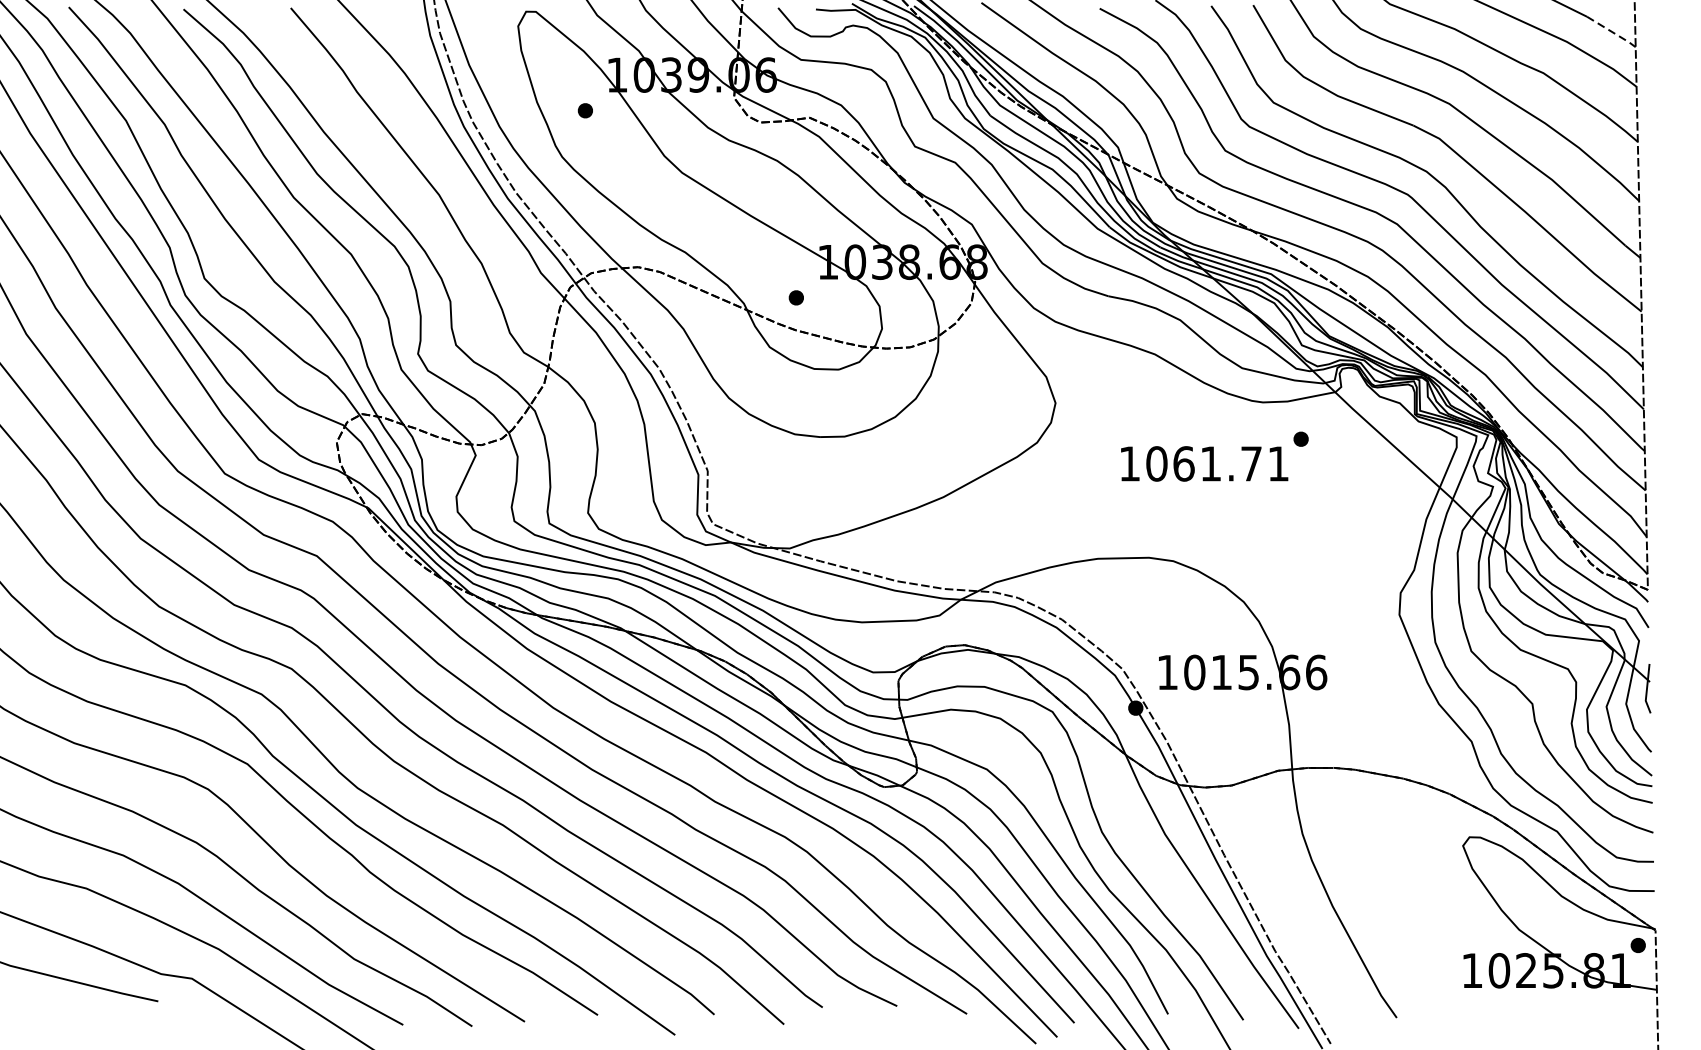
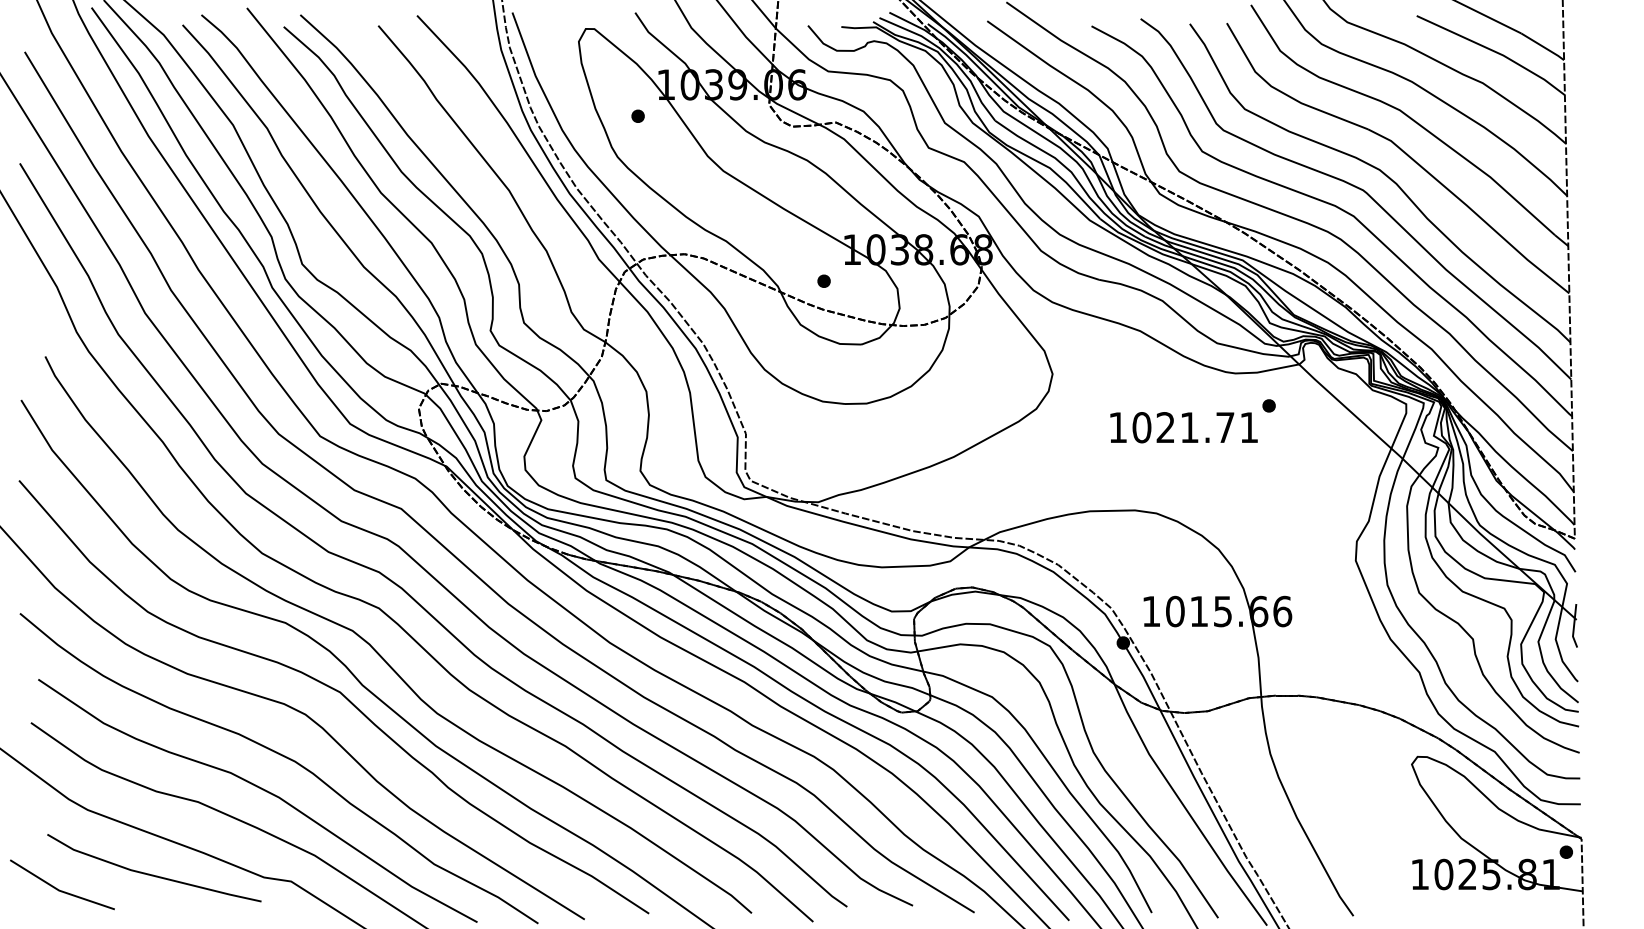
line: (1612, 32) -> (1543, 47), dashed -> solid
text: (1183, 463) -> (1165, 427), 1061.71 -> 1021.71

